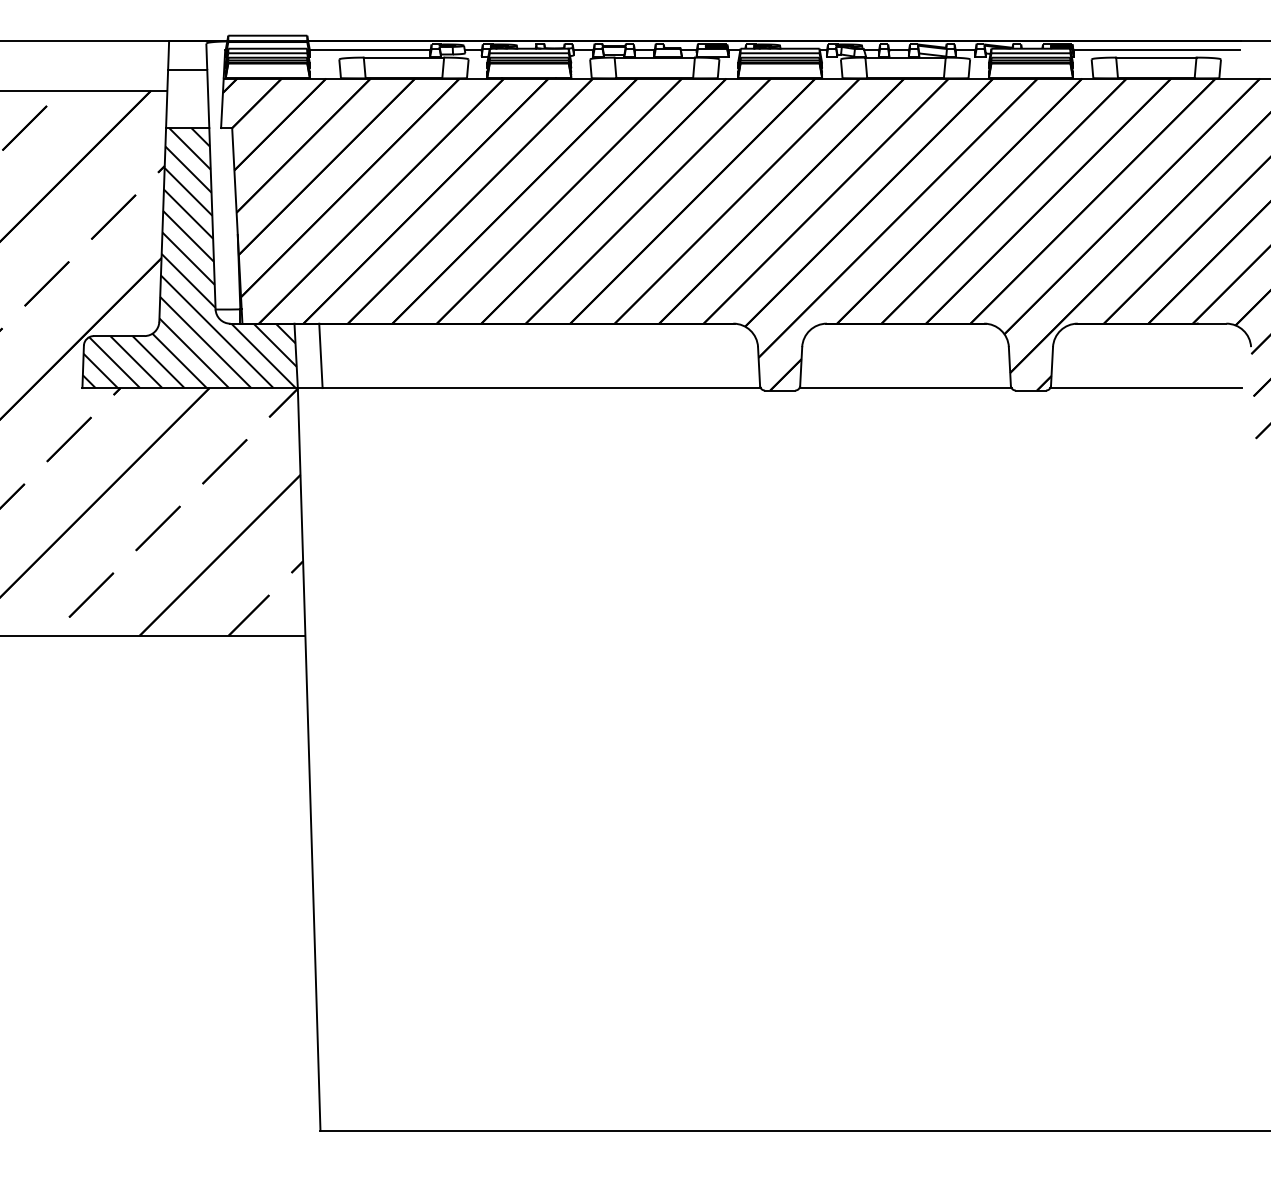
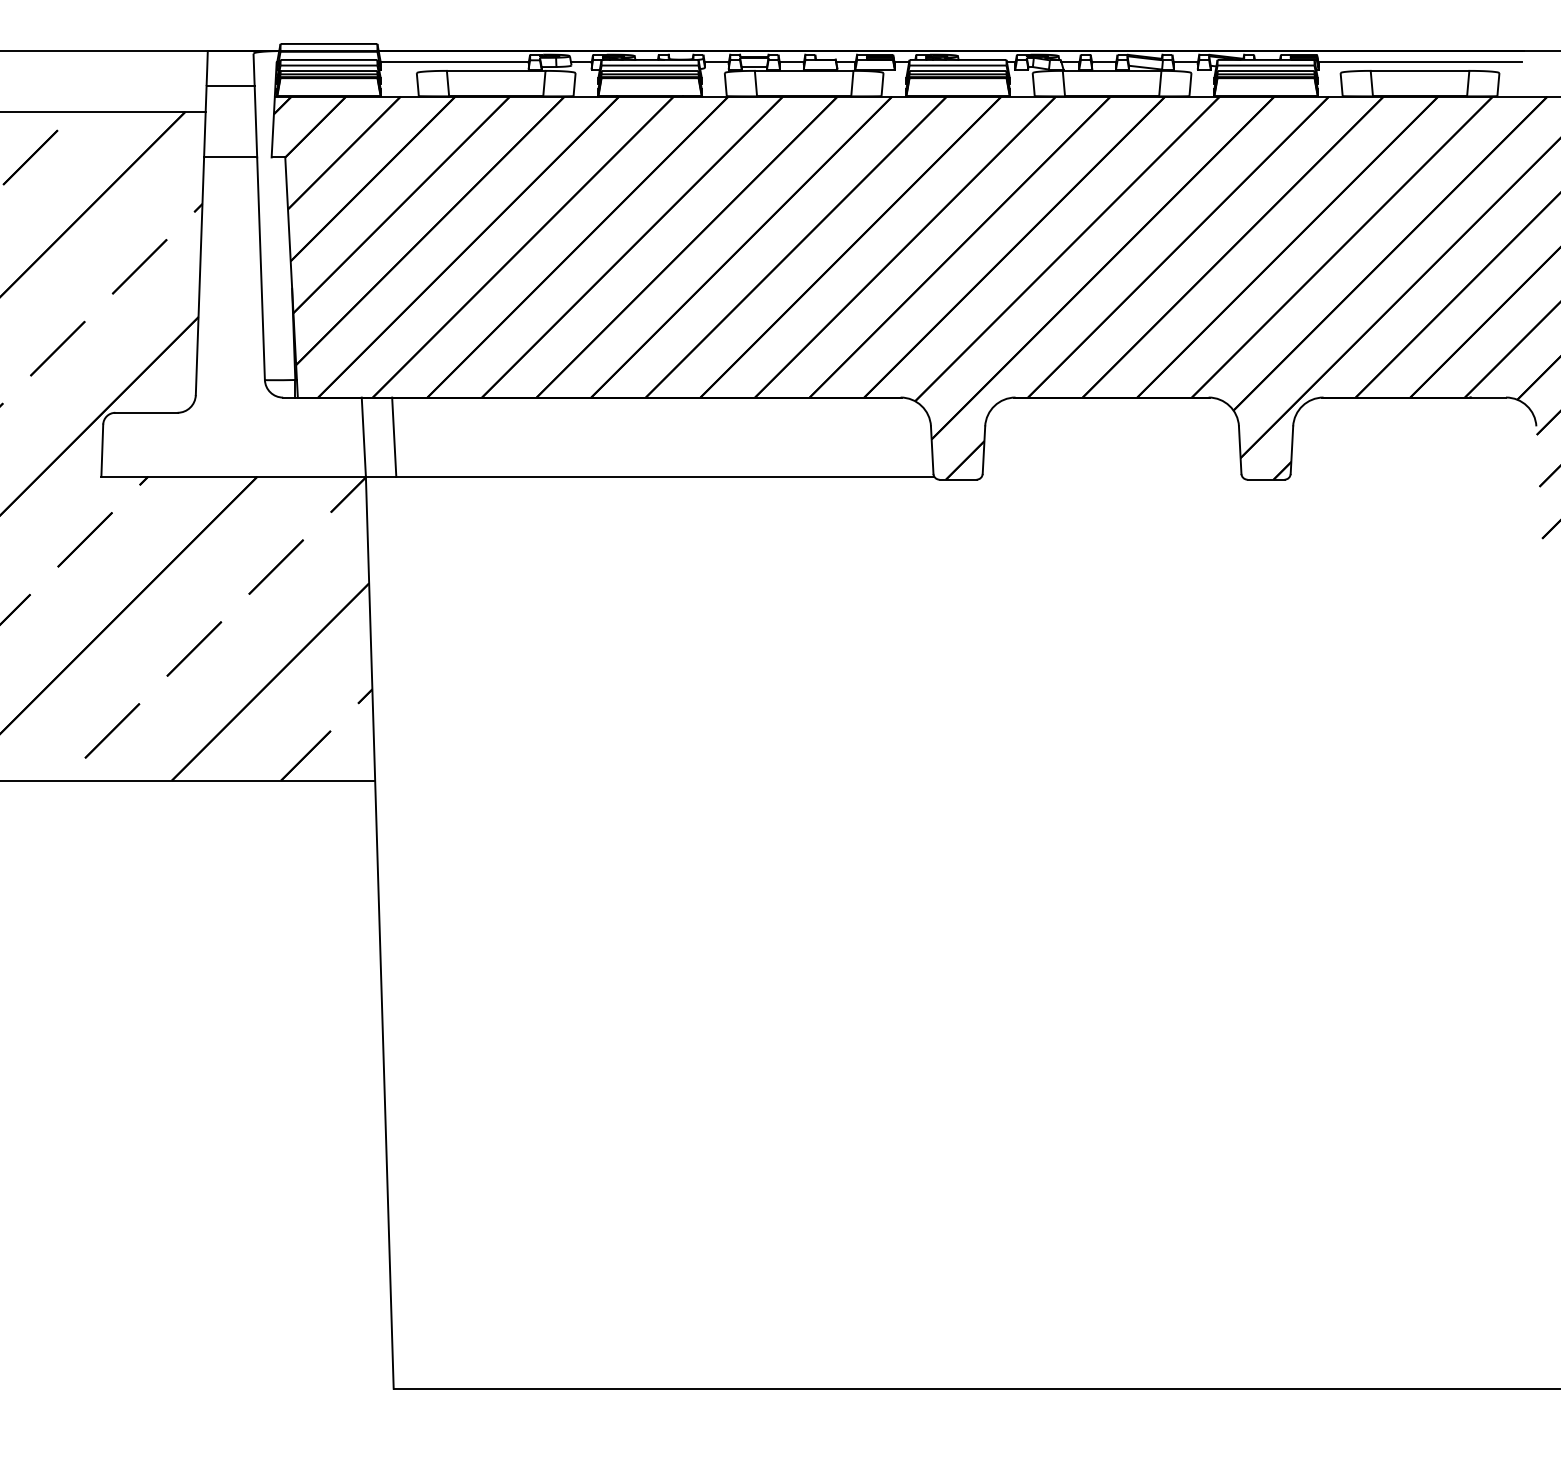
hatch: (189, 257) -> (232, 316), removed
line: (905, 387) -> (1111, 476), removed
line: (1146, 387) -> (1407, 476), removed

